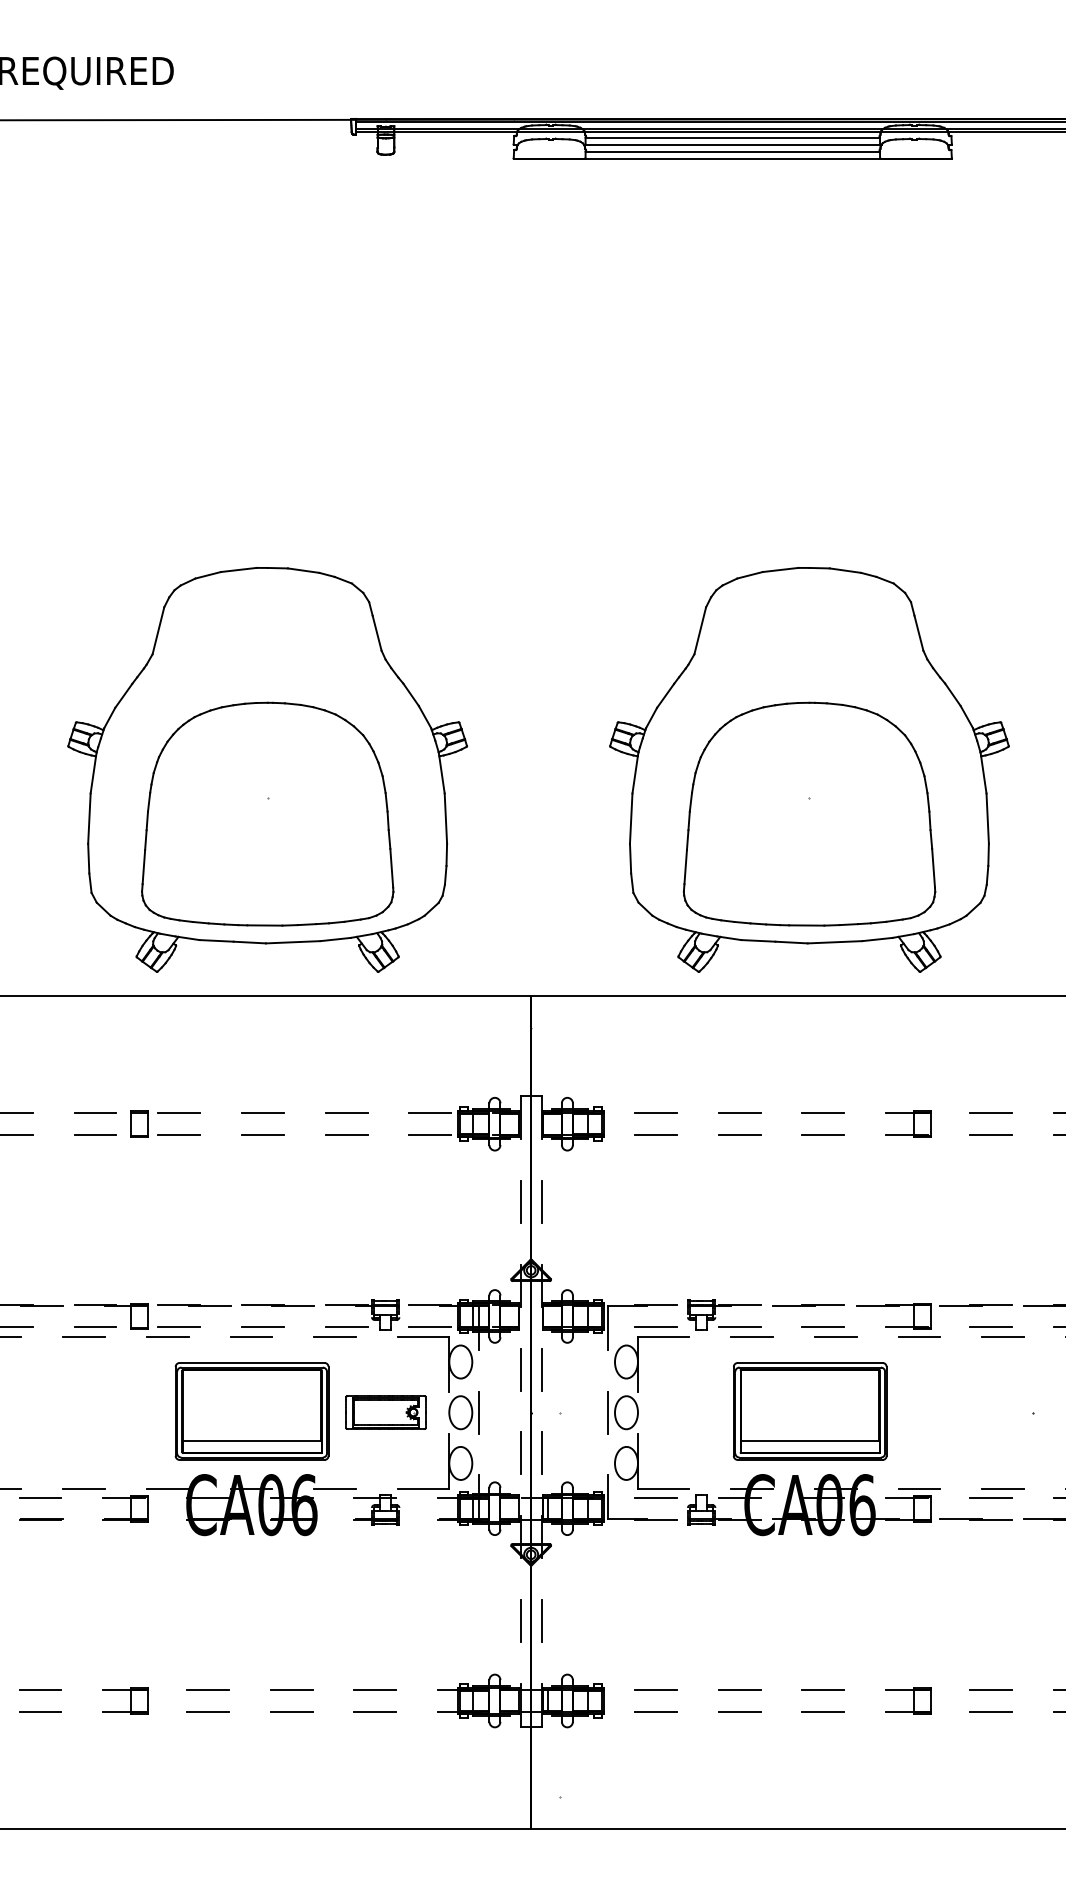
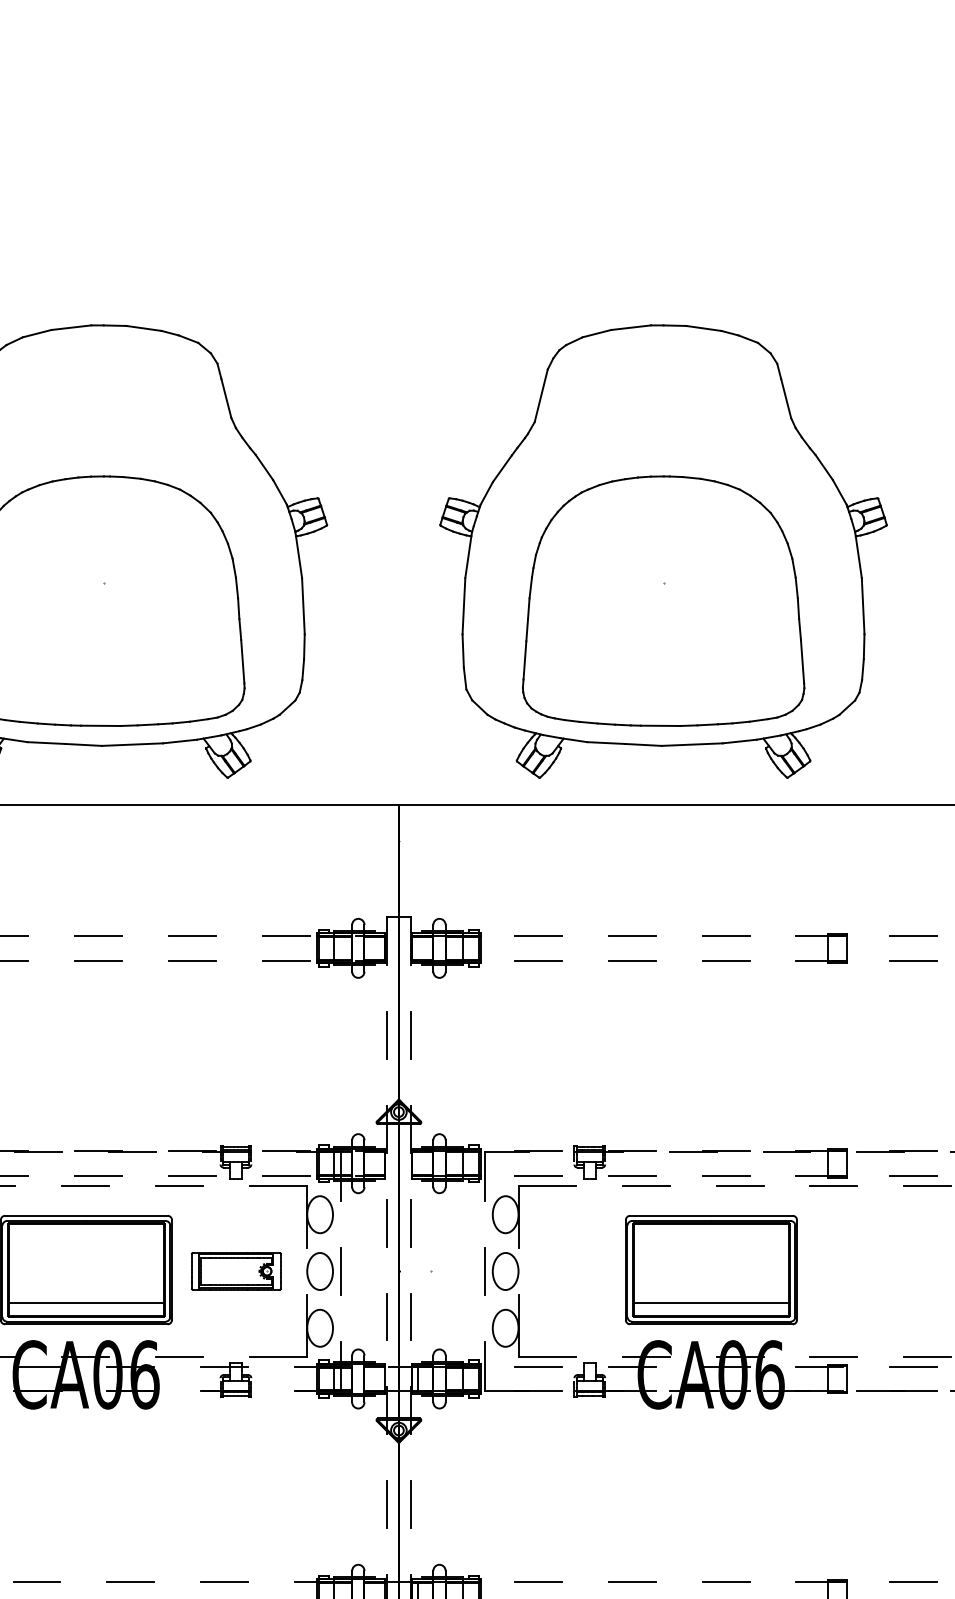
part: (809, 769) -> (663, 551), moved

